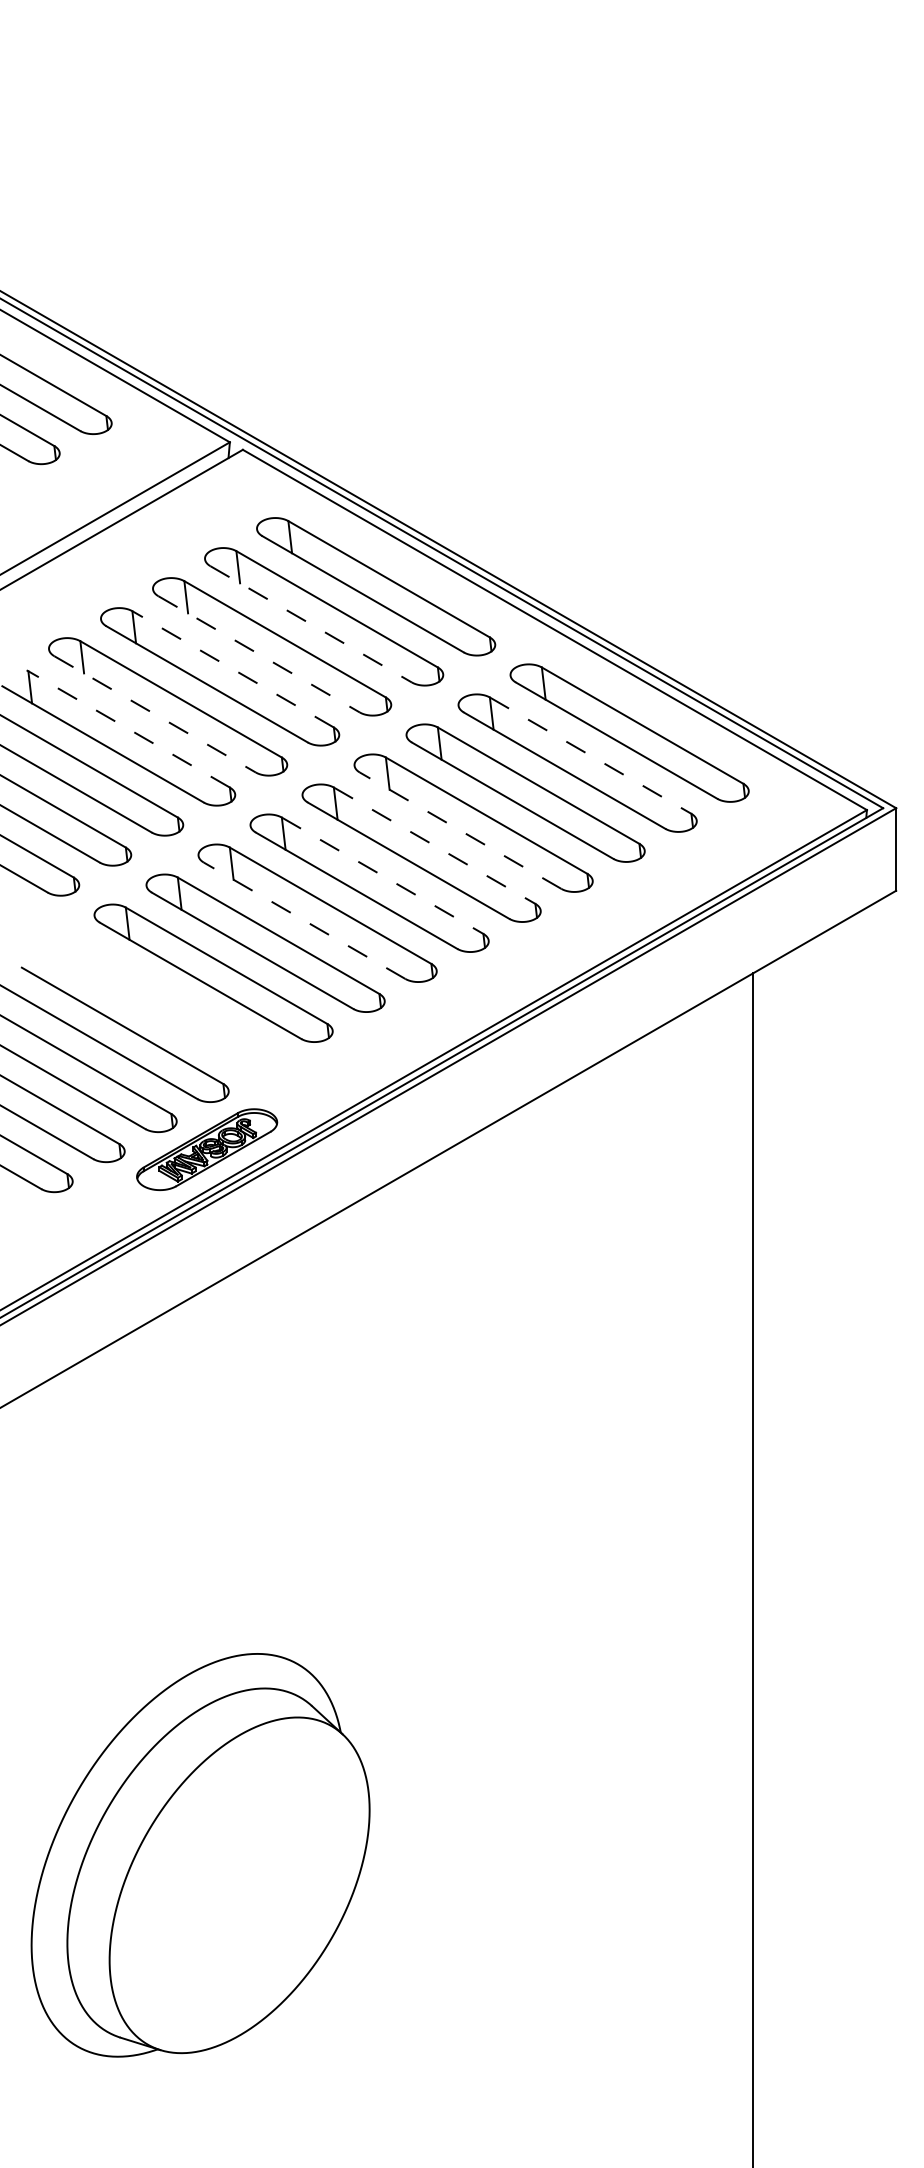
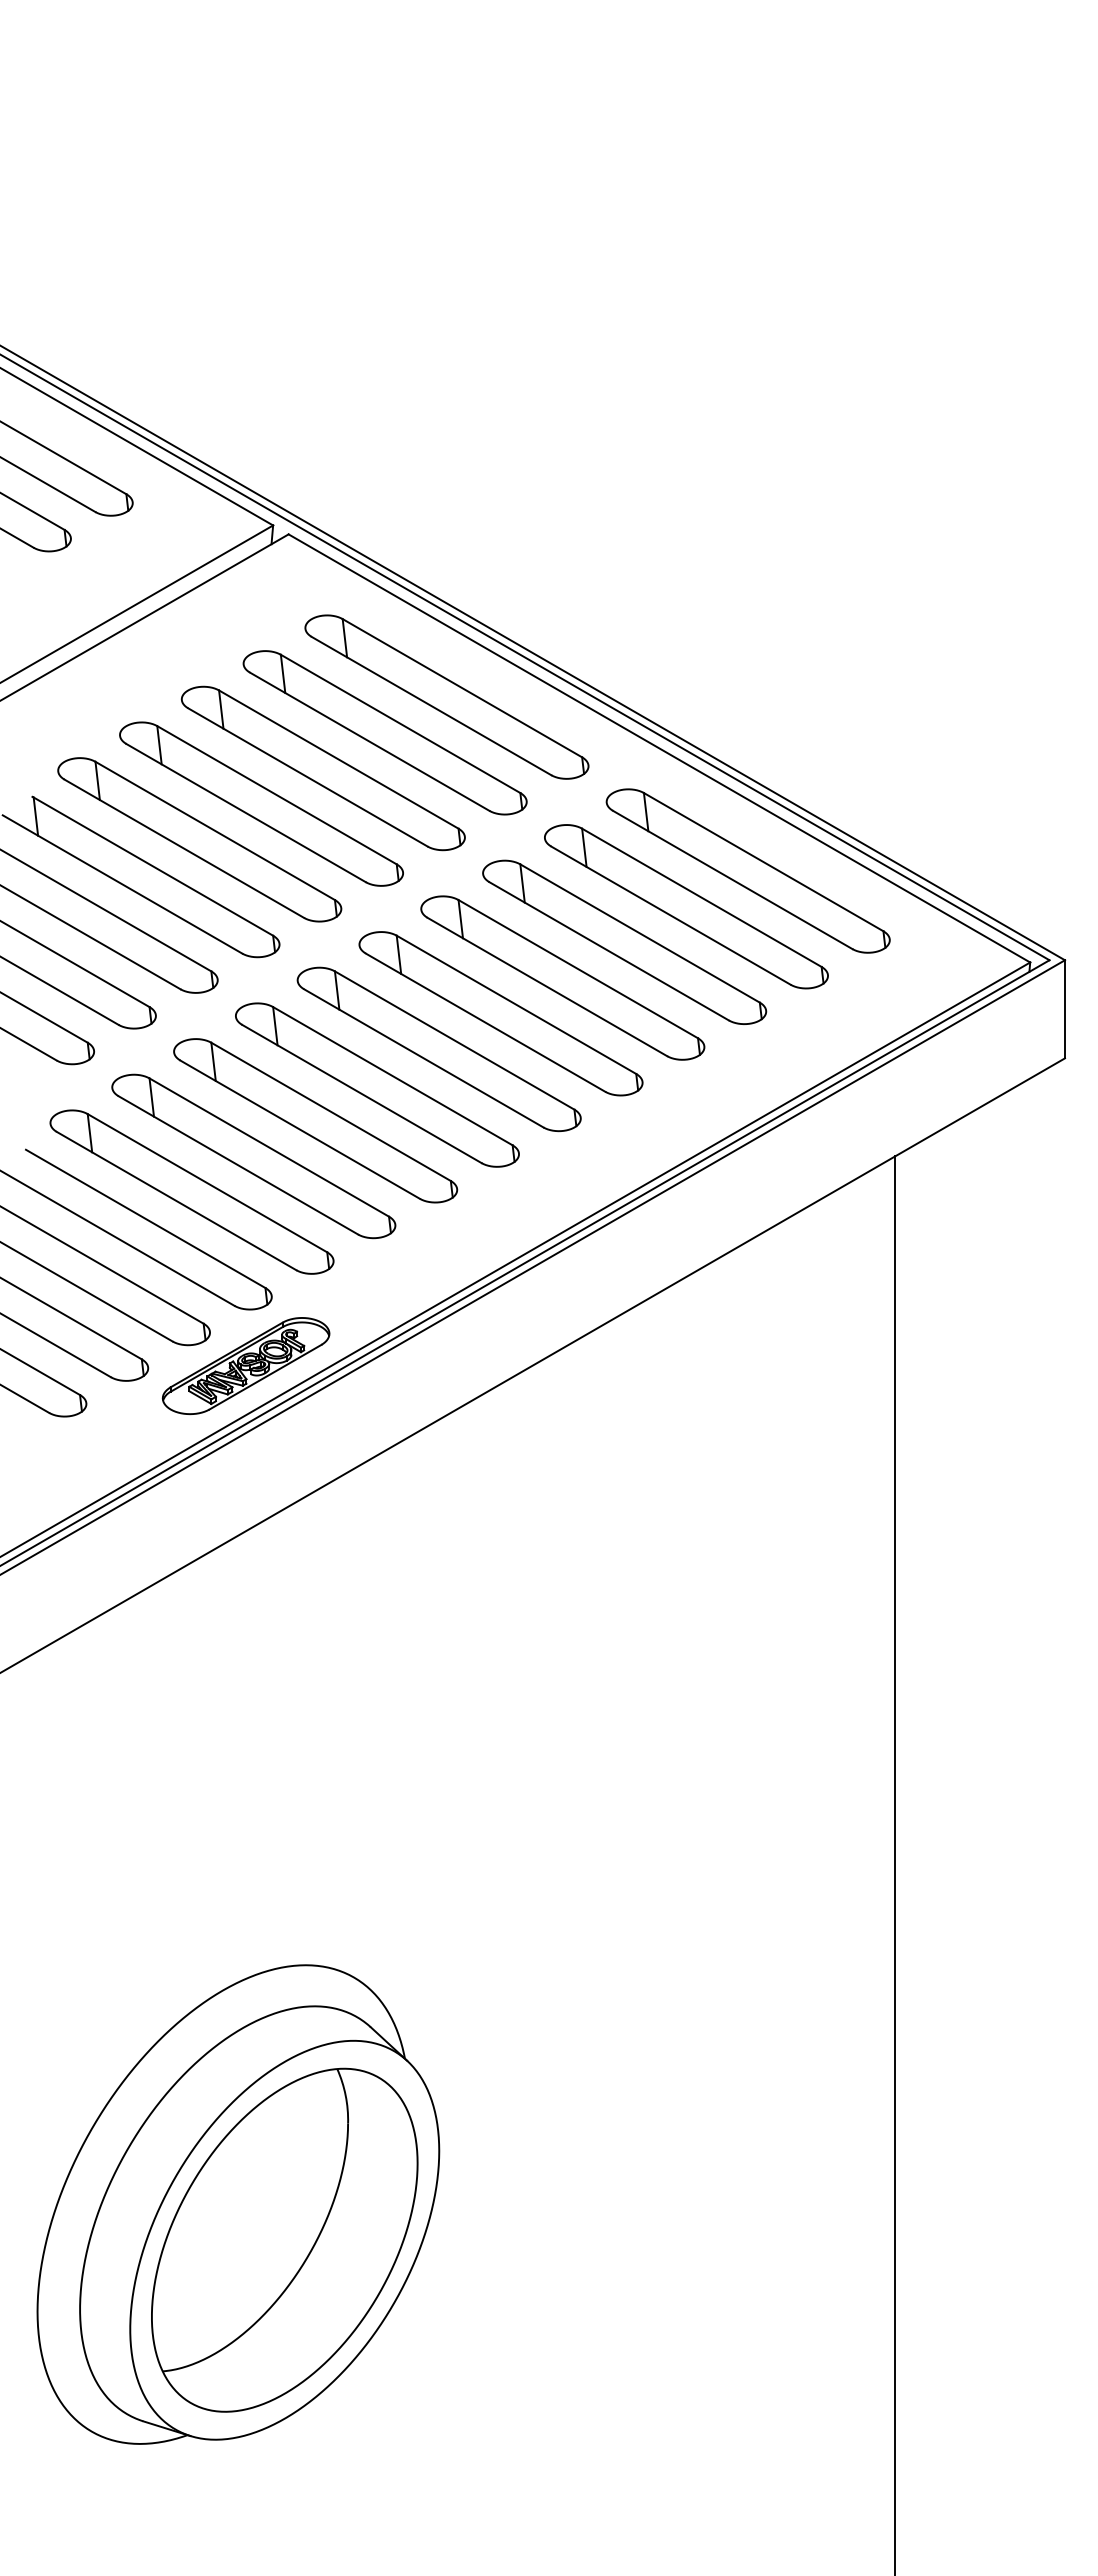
line: (311, 624) -> (370, 741), dashed -> solid
line: (259, 654) -> (308, 777), dashed -> solid
line: (232, 669) -> (276, 795), dashed -> solid
line: (155, 715) -> (184, 849), dashed -> solid
line: (128, 729) -> (152, 866), dashed -> solid
line: (591, 756) -> (702, 898), dashed -> solid
line: (459, 830) -> (546, 986), dashed -> solid
line: (434, 846) -> (516, 1005), dashed -> solid
line: (383, 875) -> (455, 1040), dashed -> solid
line: (304, 920) -> (361, 1093), dashed -> solid
part: (161, 1002) -> (191, 1191), added
part: (239, 1884) -> (284, 2239), added

